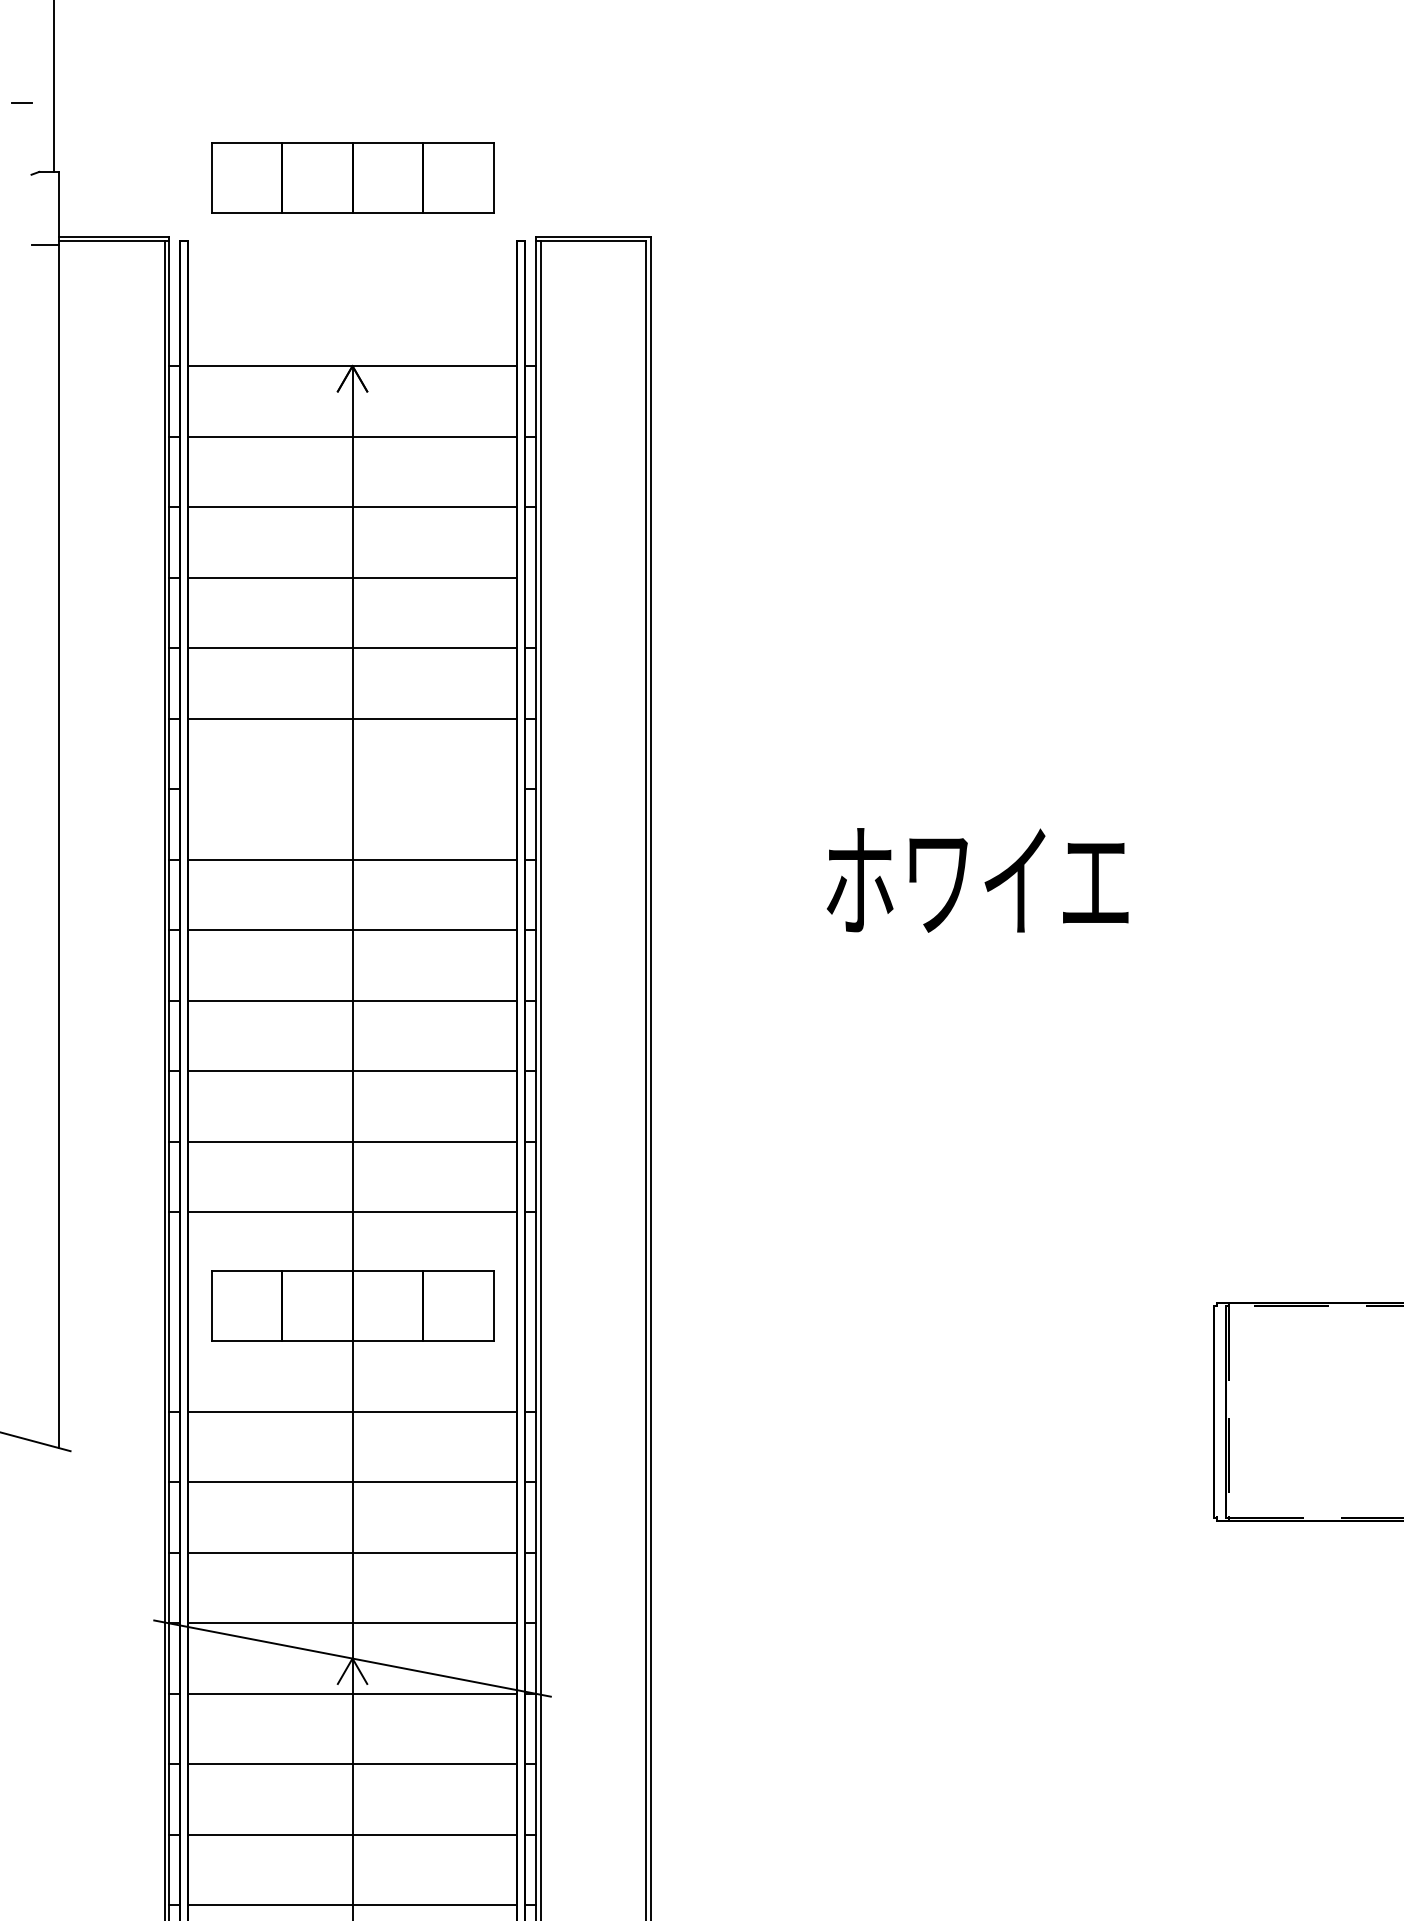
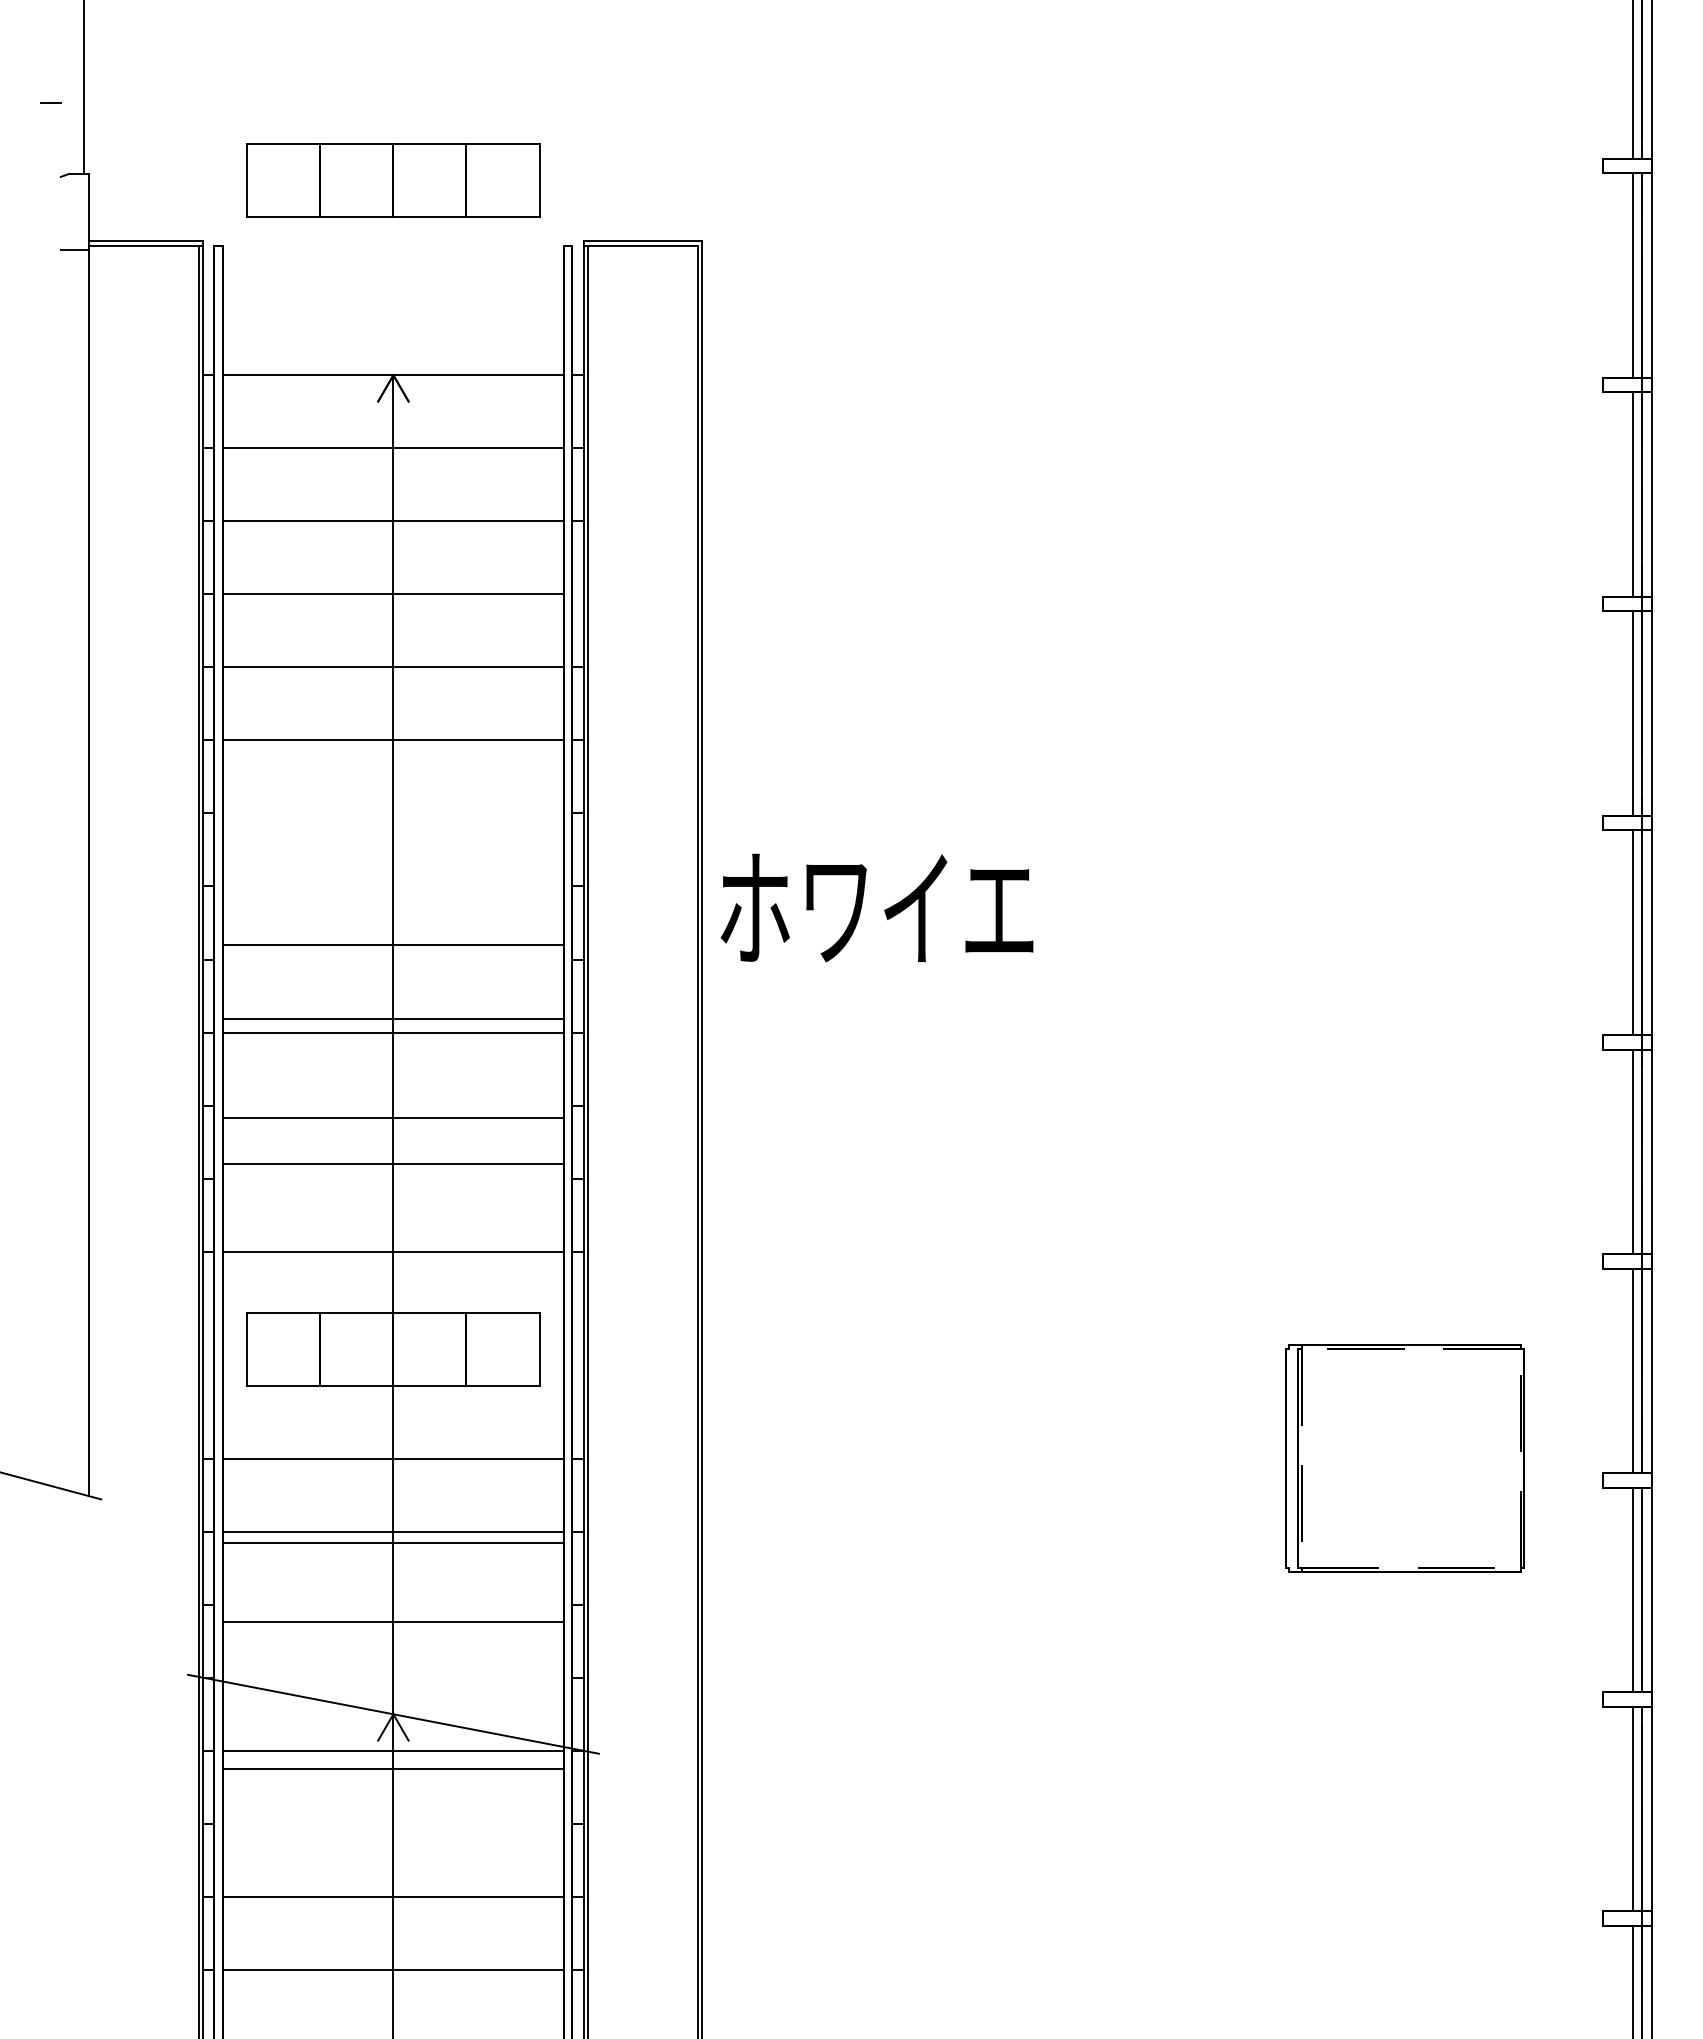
line: (352, 859) -> (393, 945), moved
text: (977, 879) -> (876, 907), moved
line: (352, 930) -> (393, 1018), moved
line: (352, 1070) -> (393, 1163), moved
line: (352, 1141) -> (393, 1117), moved
line: (352, 1552) -> (393, 1542), moved
line: (352, 1623) -> (393, 1621), moved
line: (352, 1764) -> (393, 1768), moved

